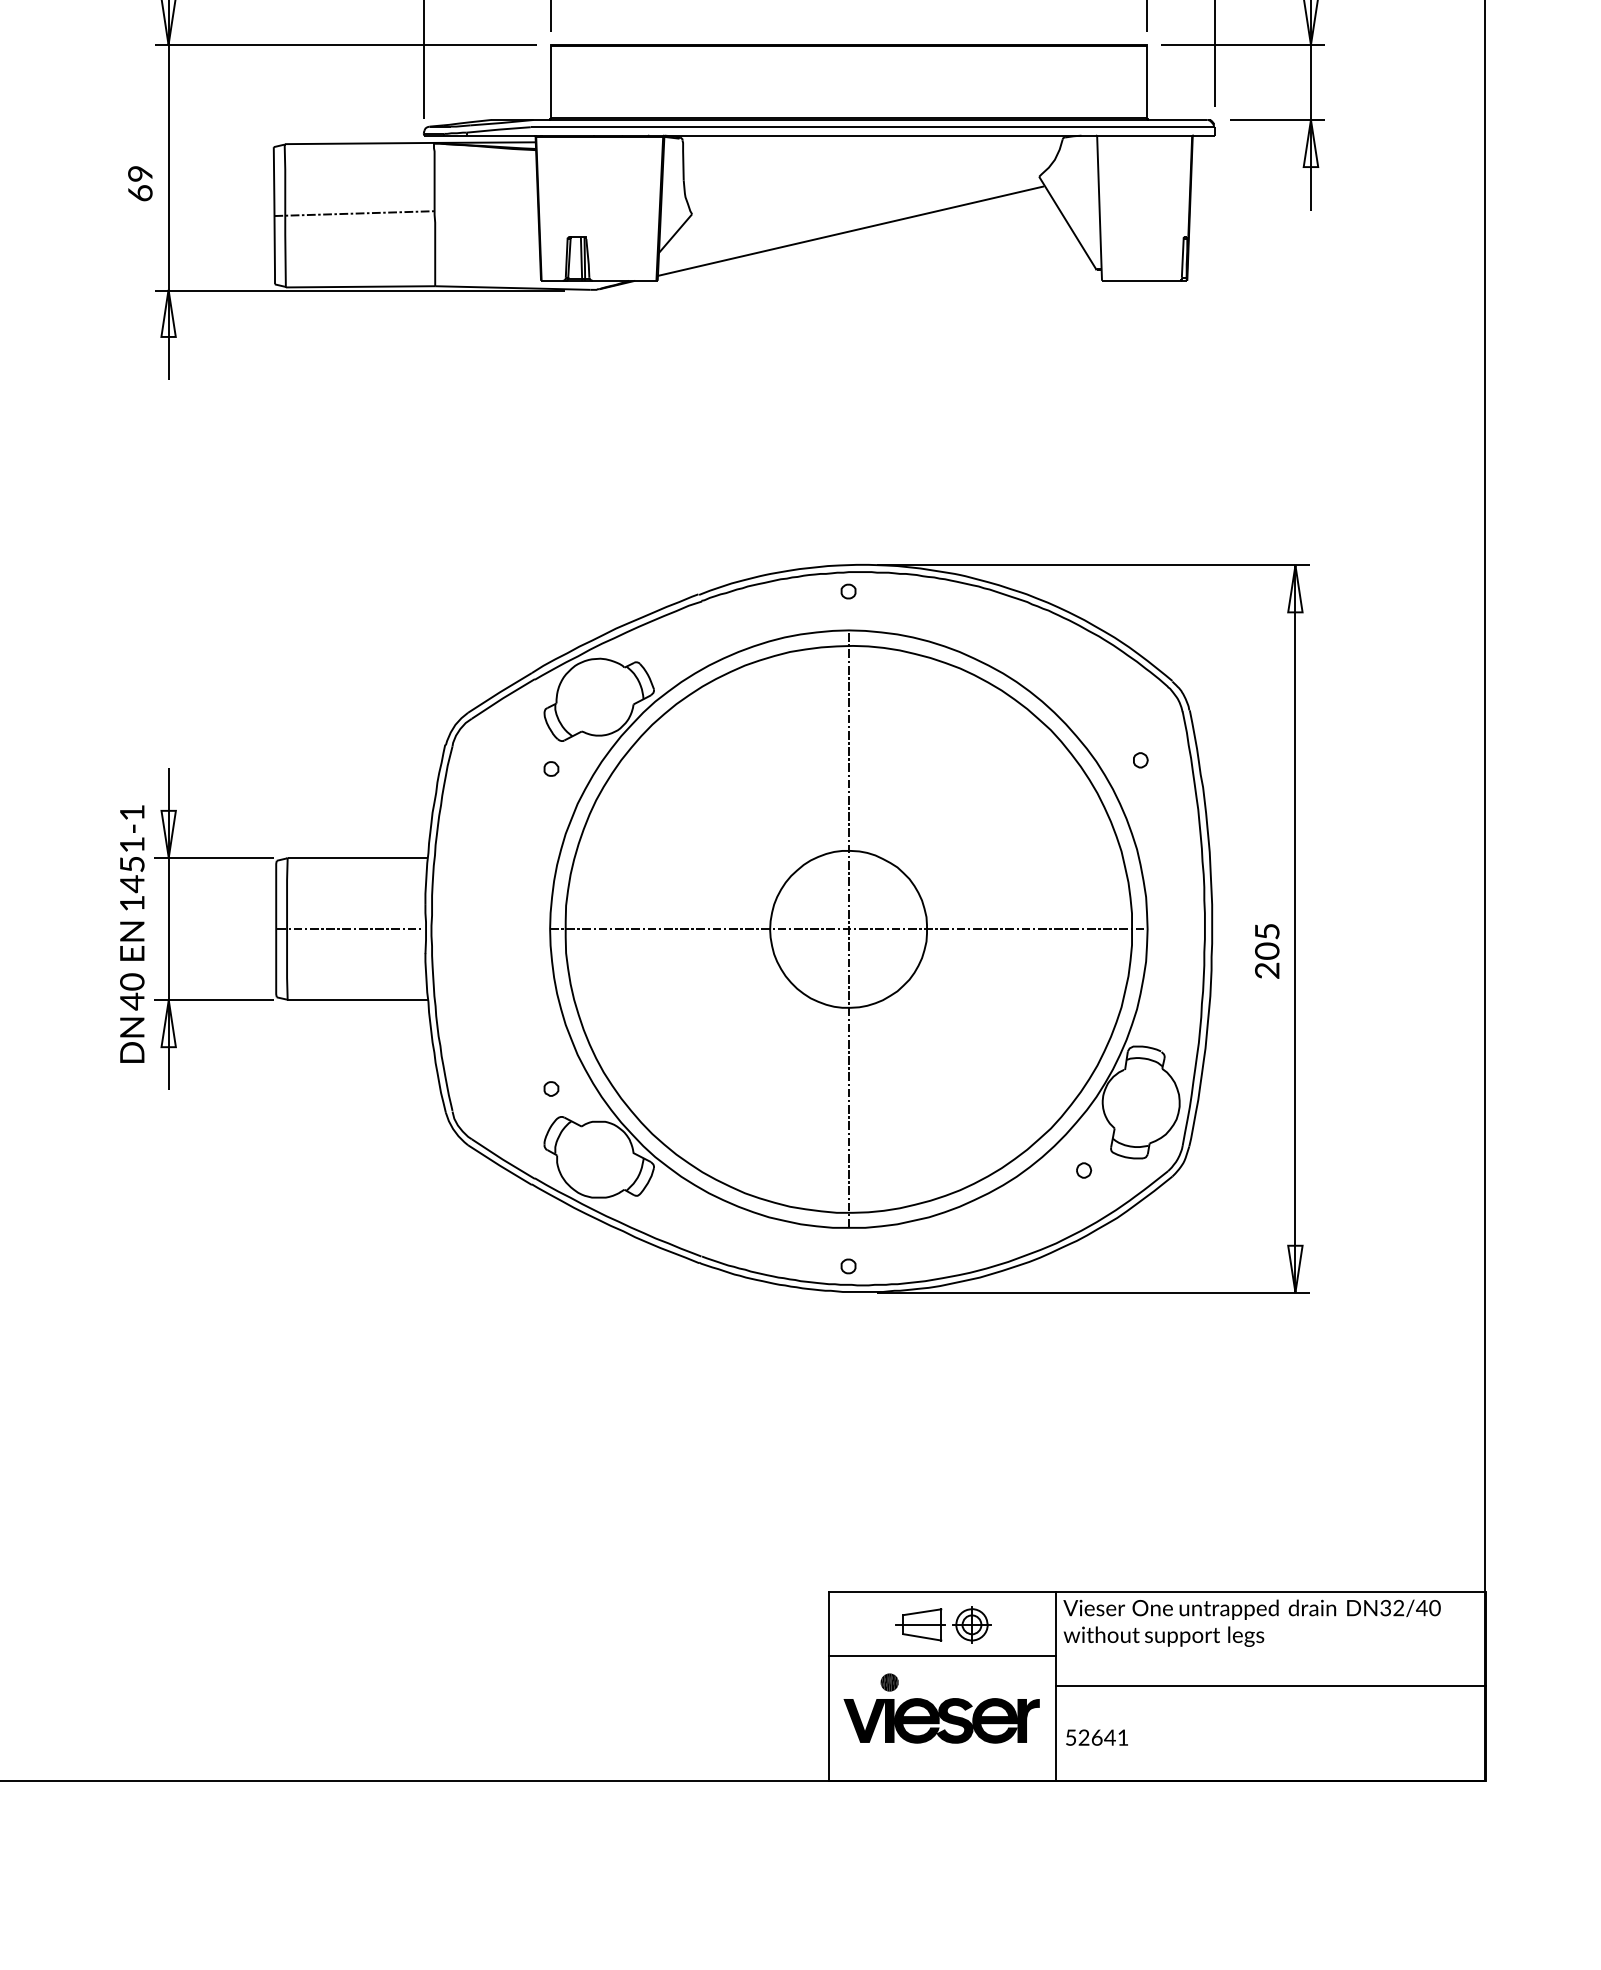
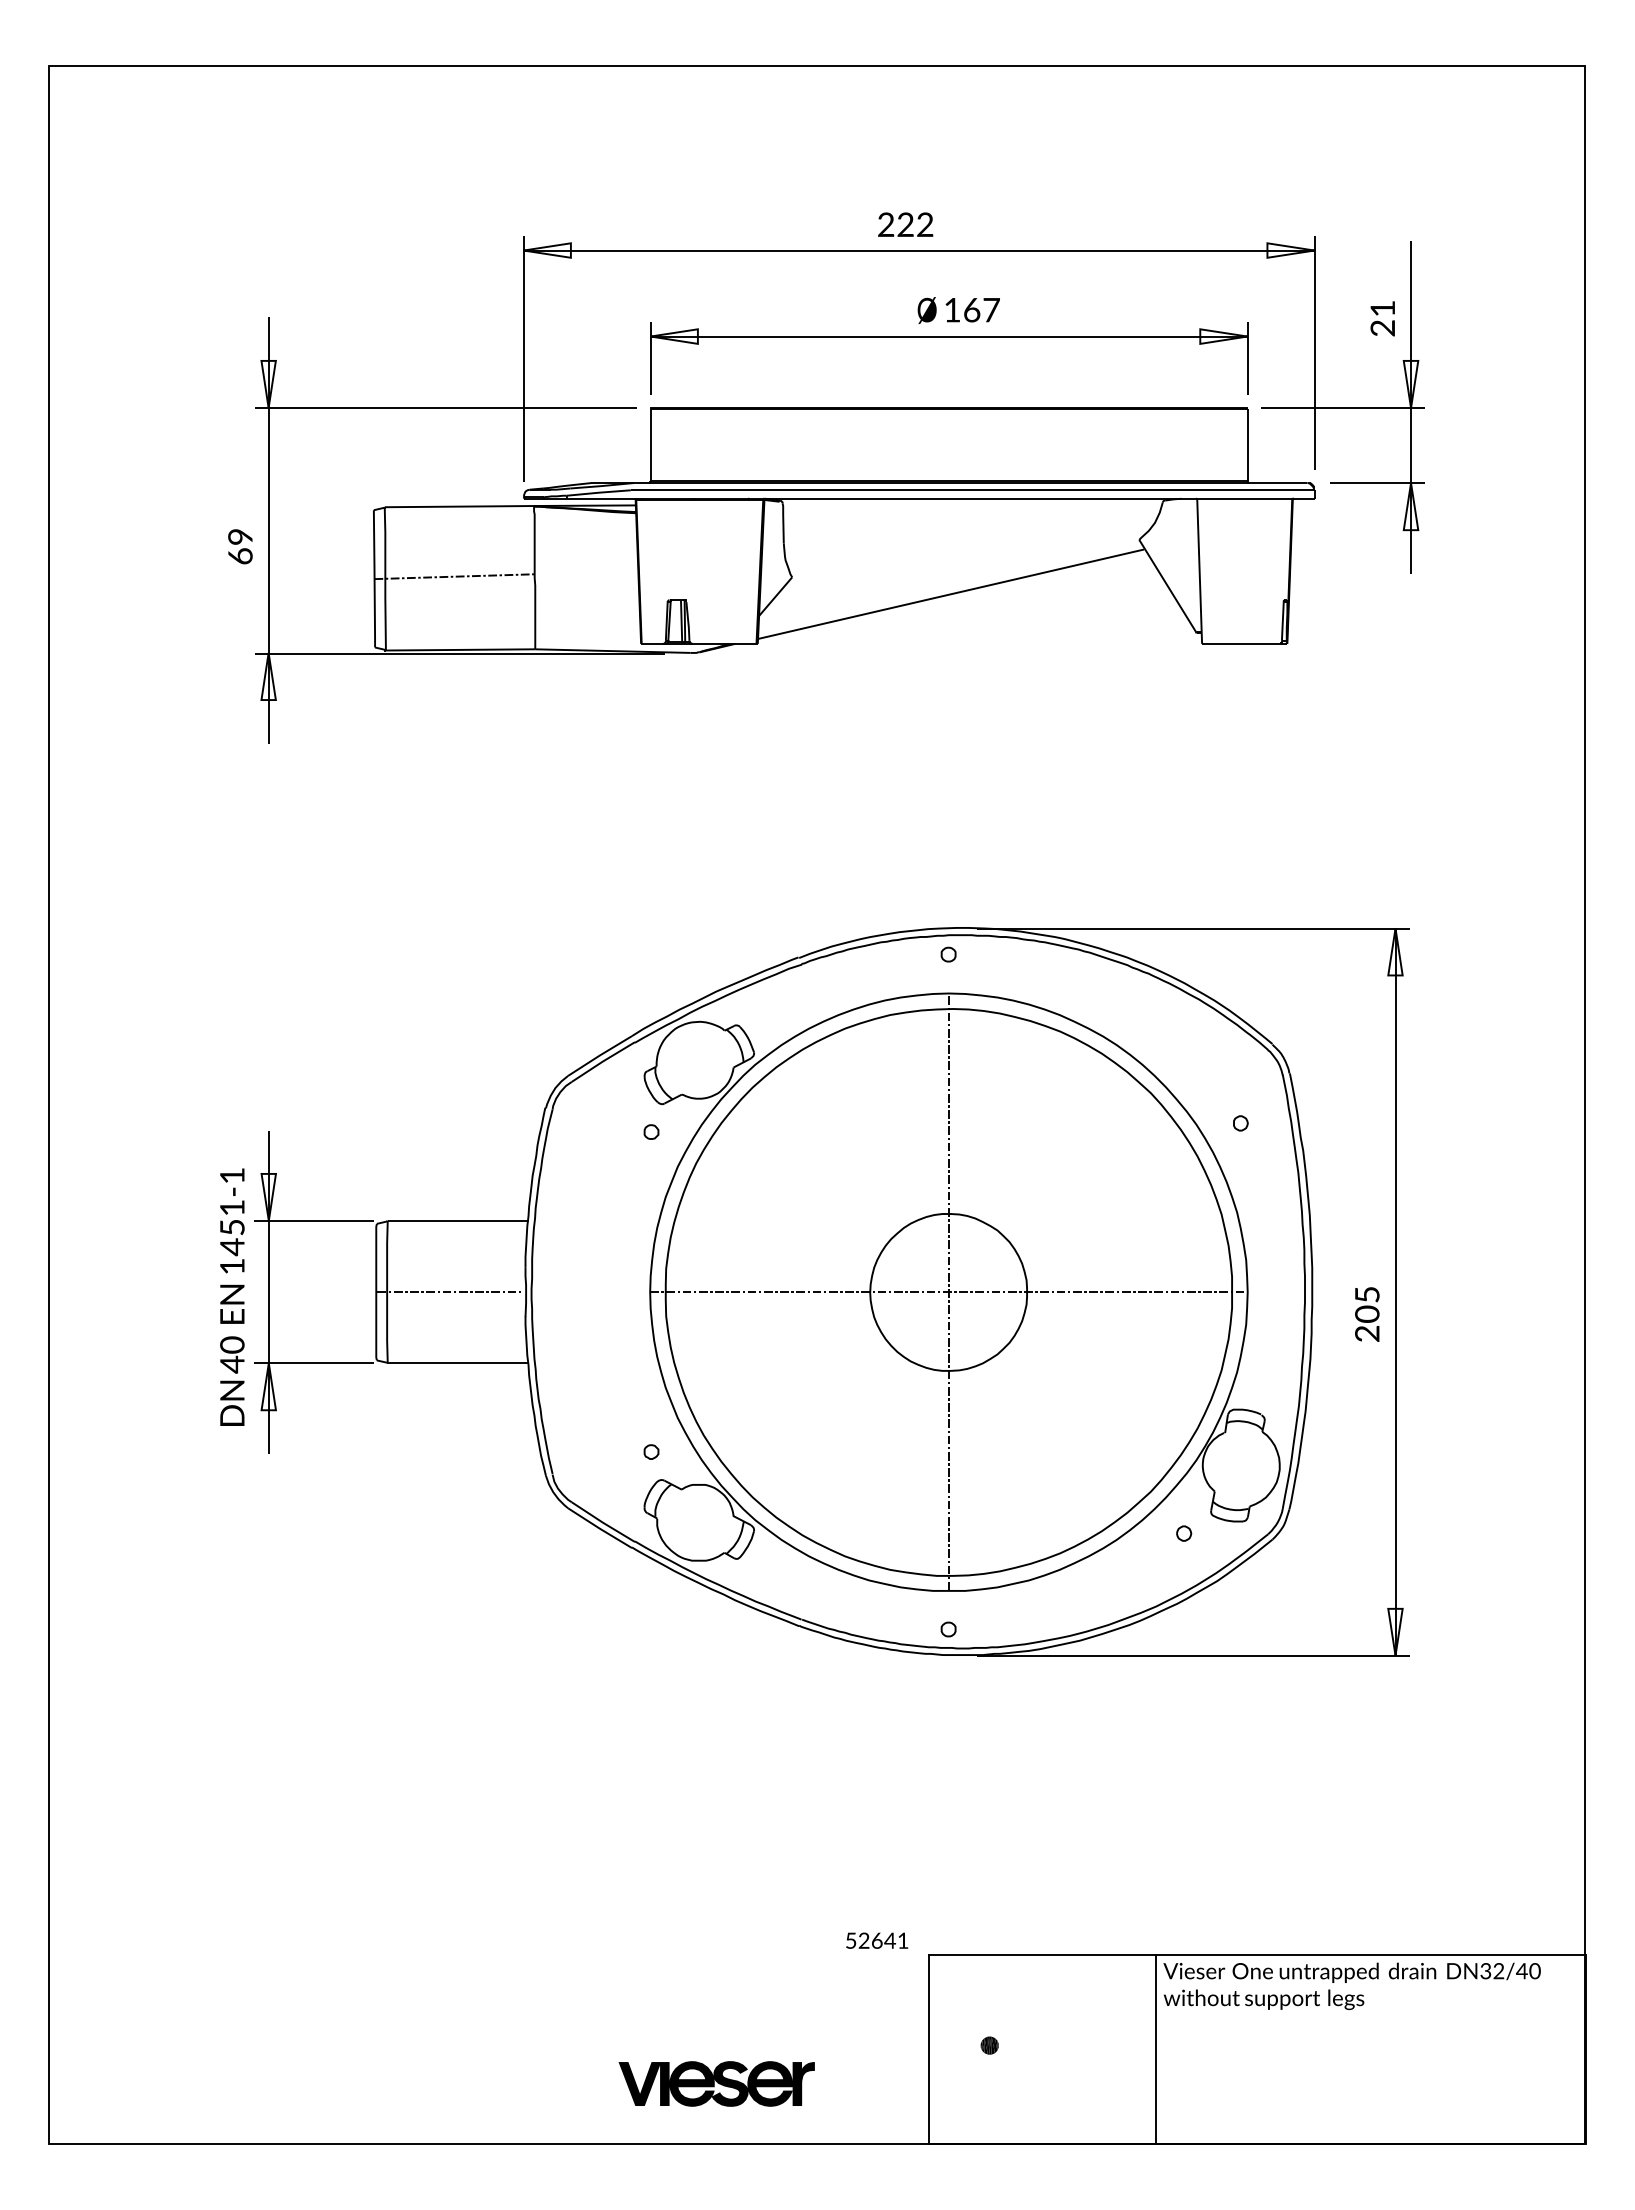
part: (943, 1624) -> (1043, 1987), removed
line: (942, 1655) -> (1042, 2018), removed
line: (1270, 1686) -> (1370, 2049), removed
part: (941, 1720) -> (716, 2083), moved
text: (1097, 1737) -> (877, 1940), moved

